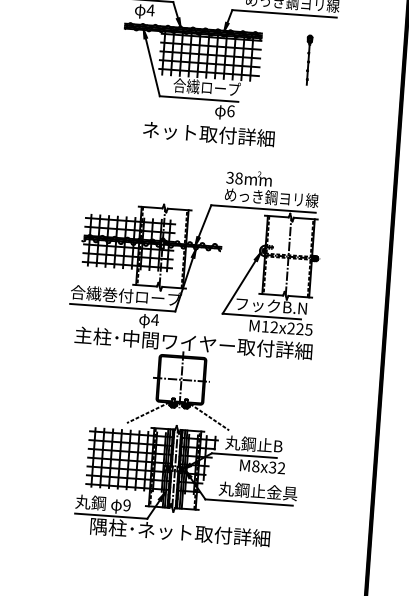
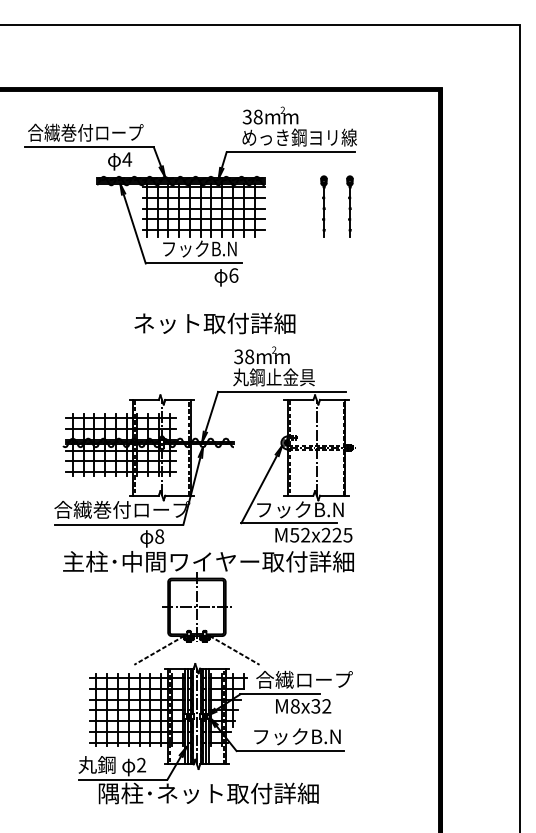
part: (329, 61) -> (349, 206), added
text: (206, 87) -> (202, 248), 合繊ロープ -> フックB.N
text: (208, 134) -> (214, 323), moved
text: (271, 197) -> (290, 377), めっき鋼ヨリ線 -> 丸鋼止金具
text: (155, 319) -> (159, 536), 4 -> 8
text: (265, 326) -> (294, 535), M12x225 -> M52x225
text: (265, 445) -> (304, 679), 丸鋼止B -> 合繊ロープ
text: (258, 491) -> (300, 736), 丸鋼止金具 -> フックB.N
text: (126, 505) -> (141, 765), 9 -> 2

